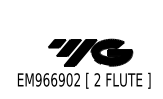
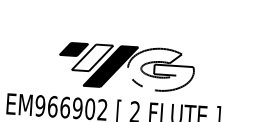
fill: (68, 47) -> (91, 56), removed
fill: (111, 52) -> (160, 69), removed

